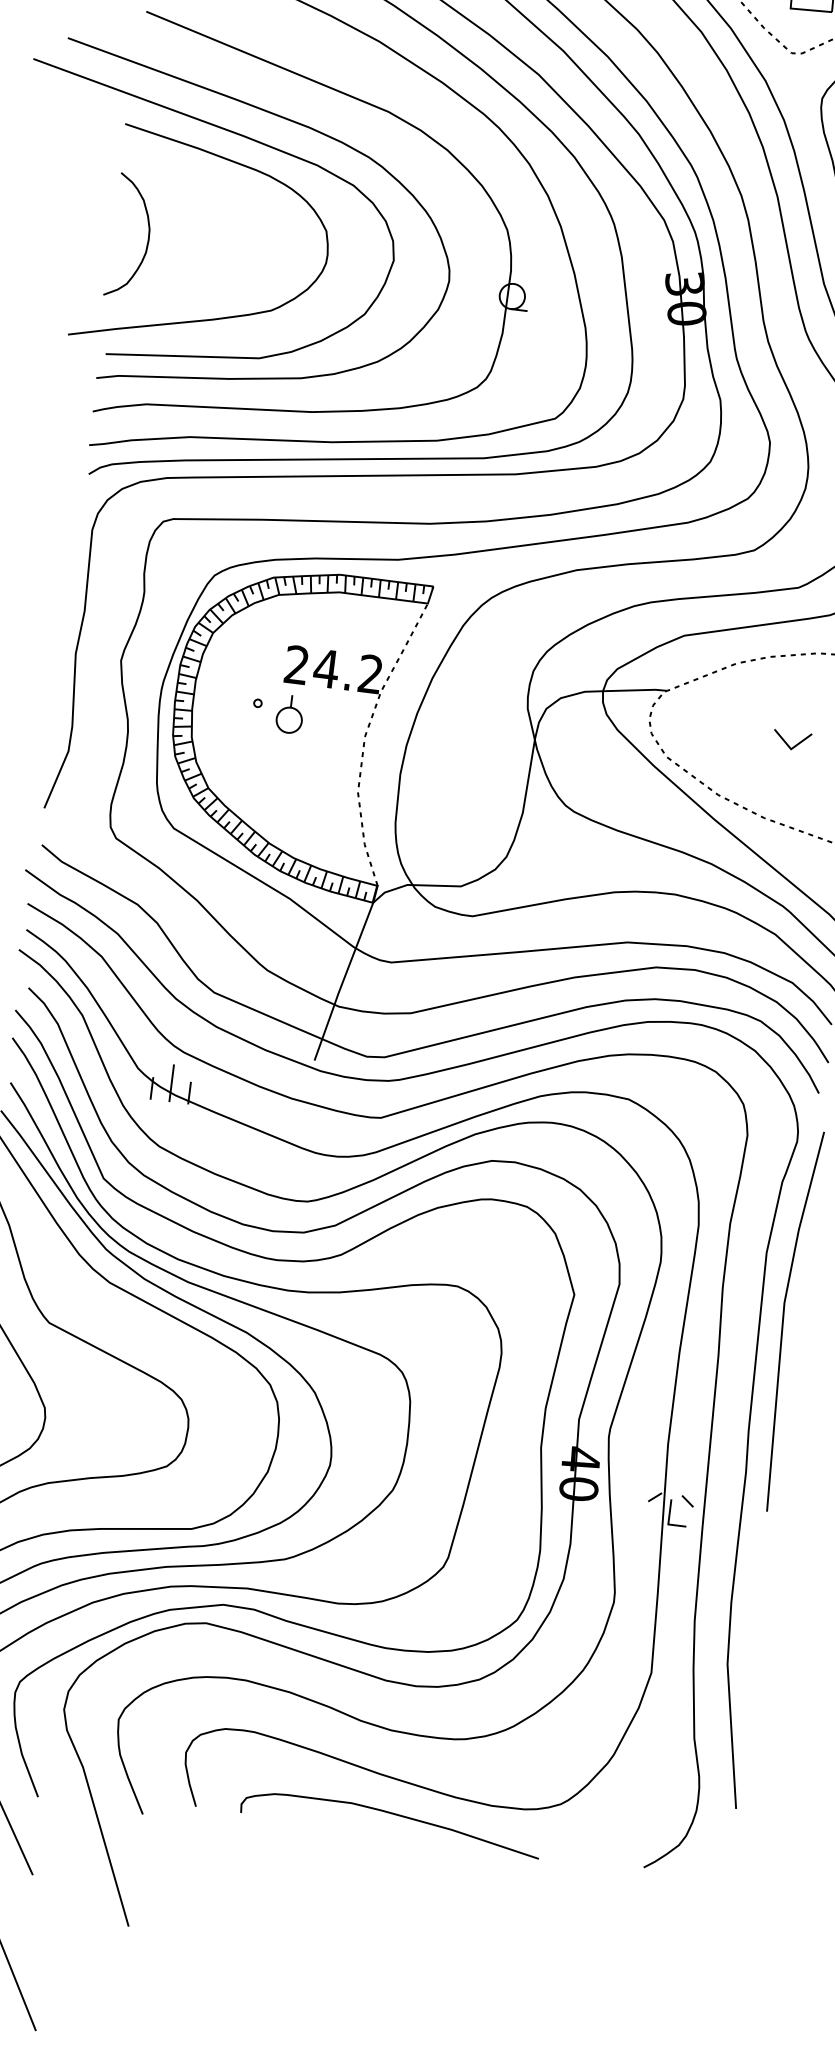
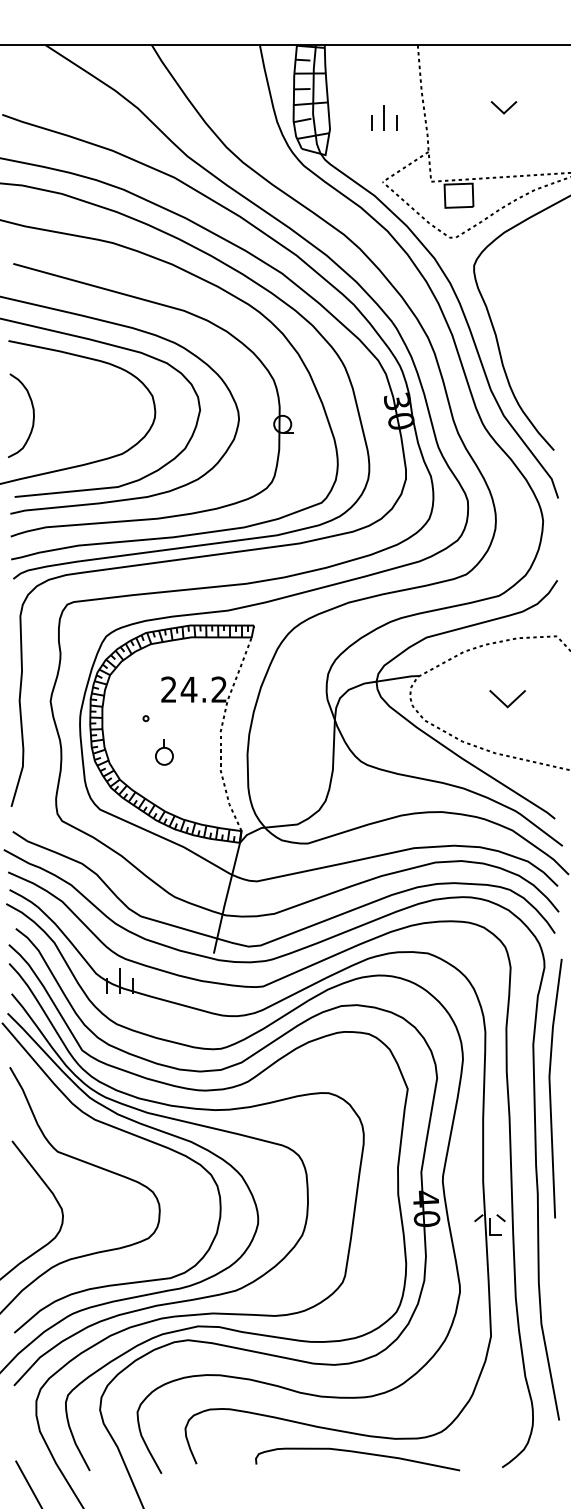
part: (290, 714) -> (164, 752), moved
part: (792, 739) -> (507, 698), size x1.4
curve: (391, 1815) -> (357, 1453), moved

